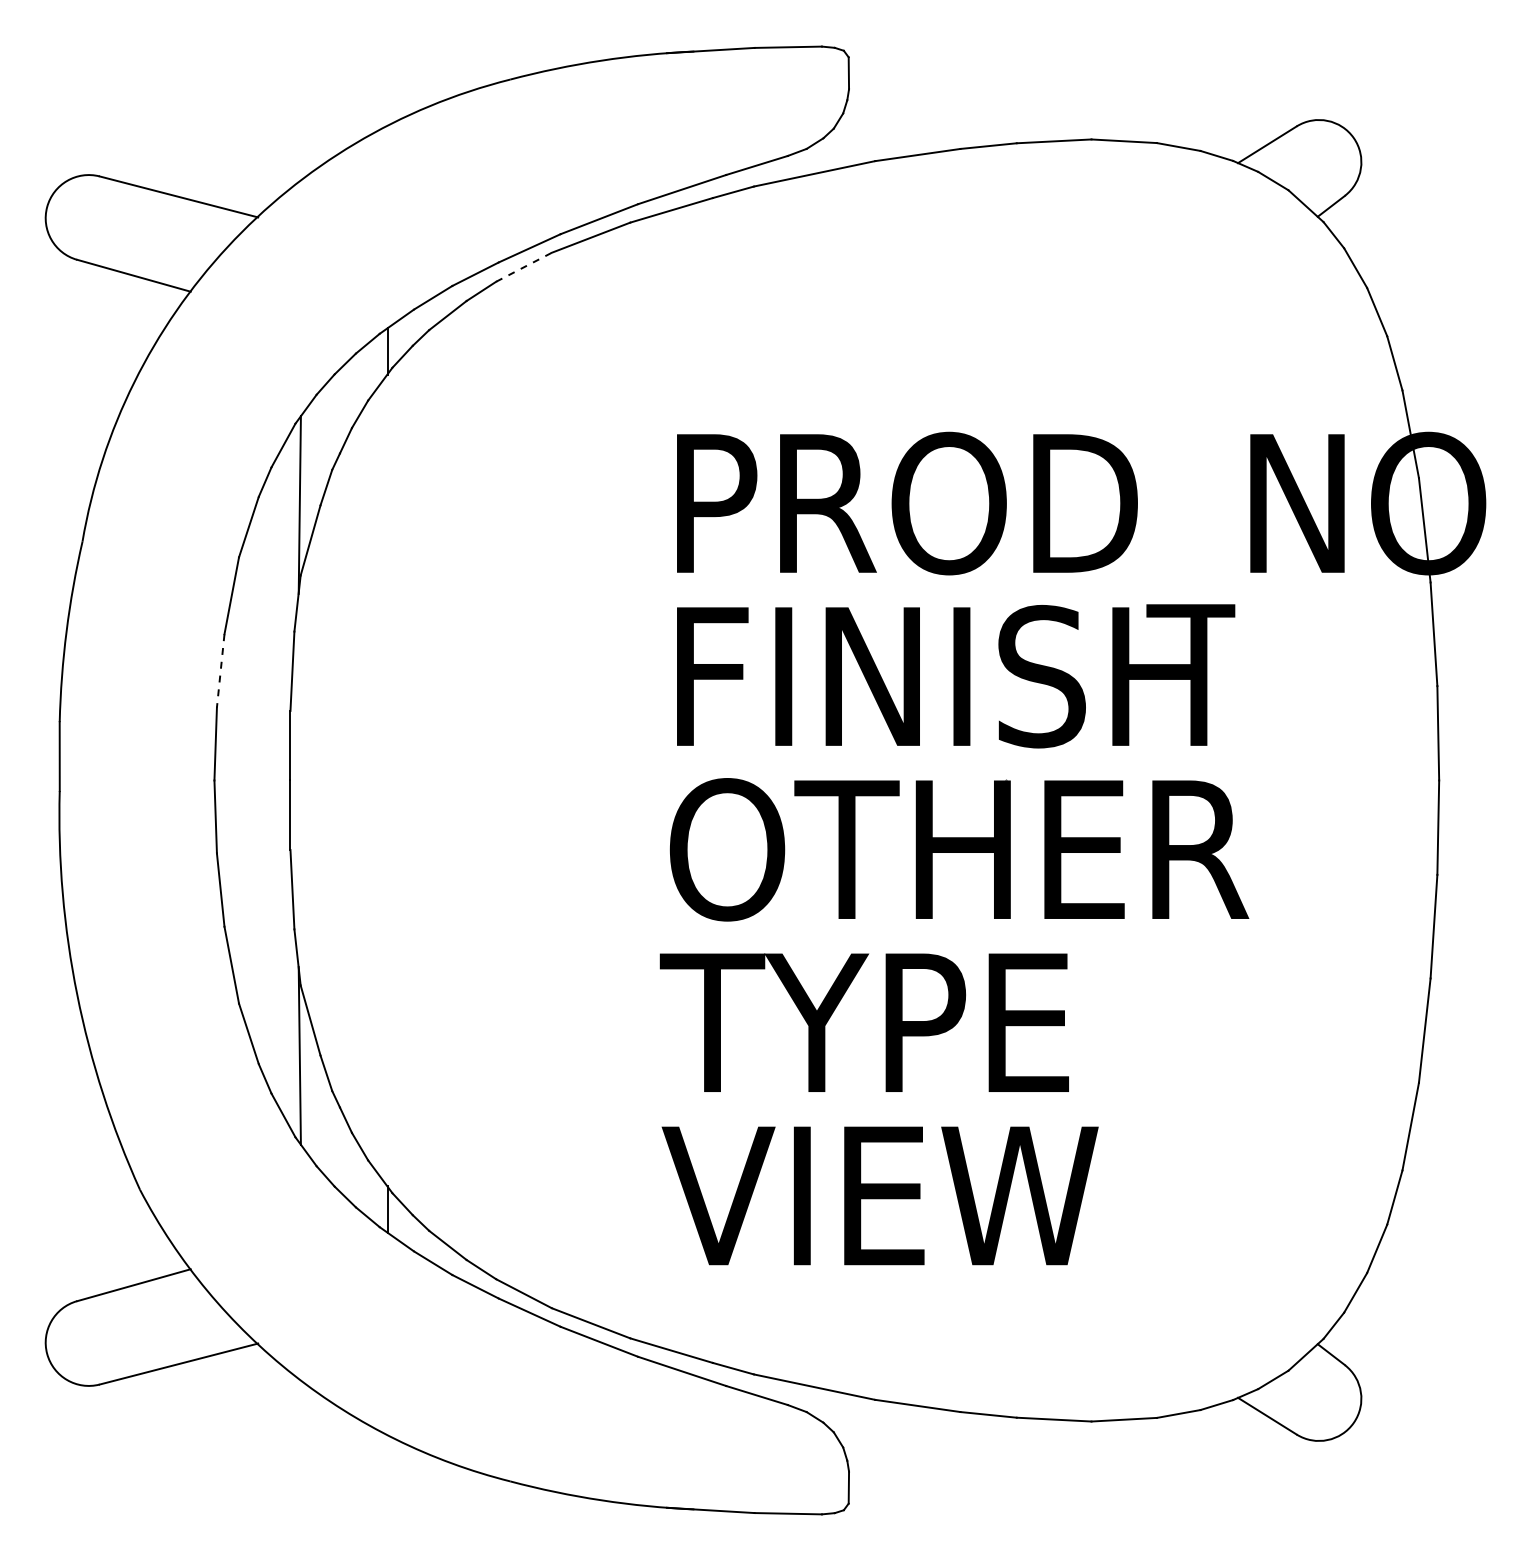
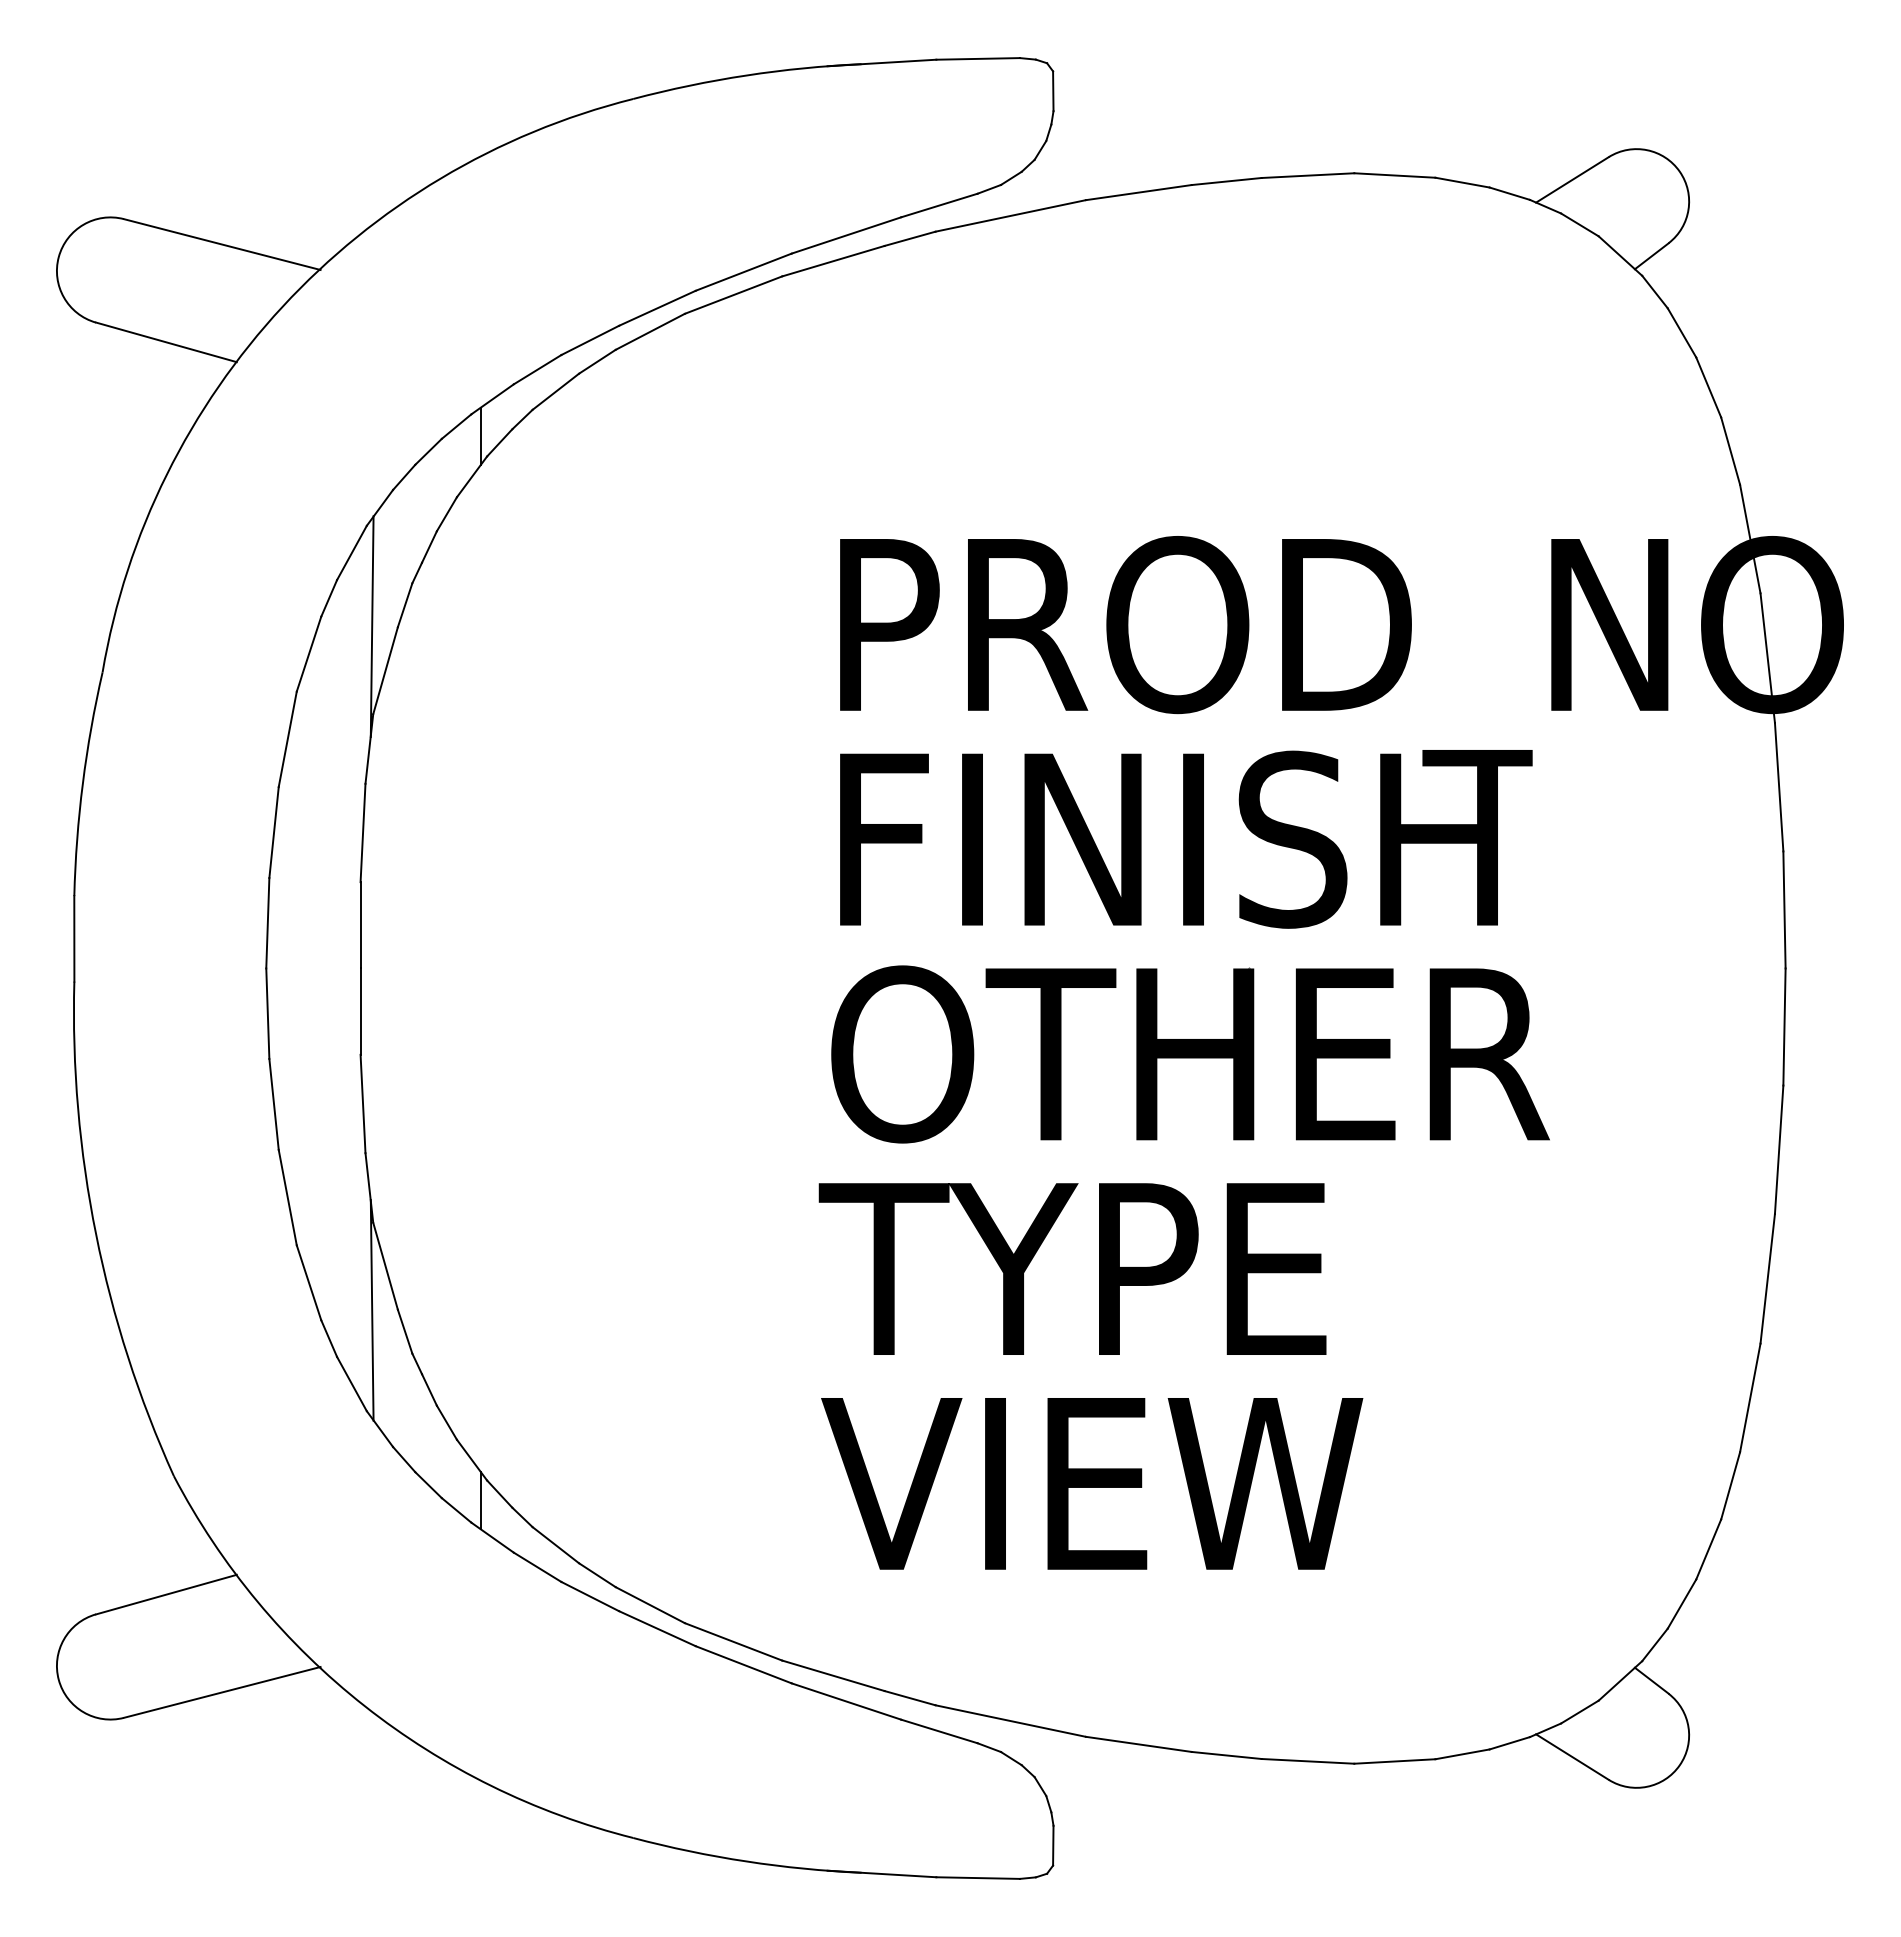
line: (524, 267) -> (650, 331), dashed -> solid
line: (221, 670) -> (274, 832), dashed -> solid

